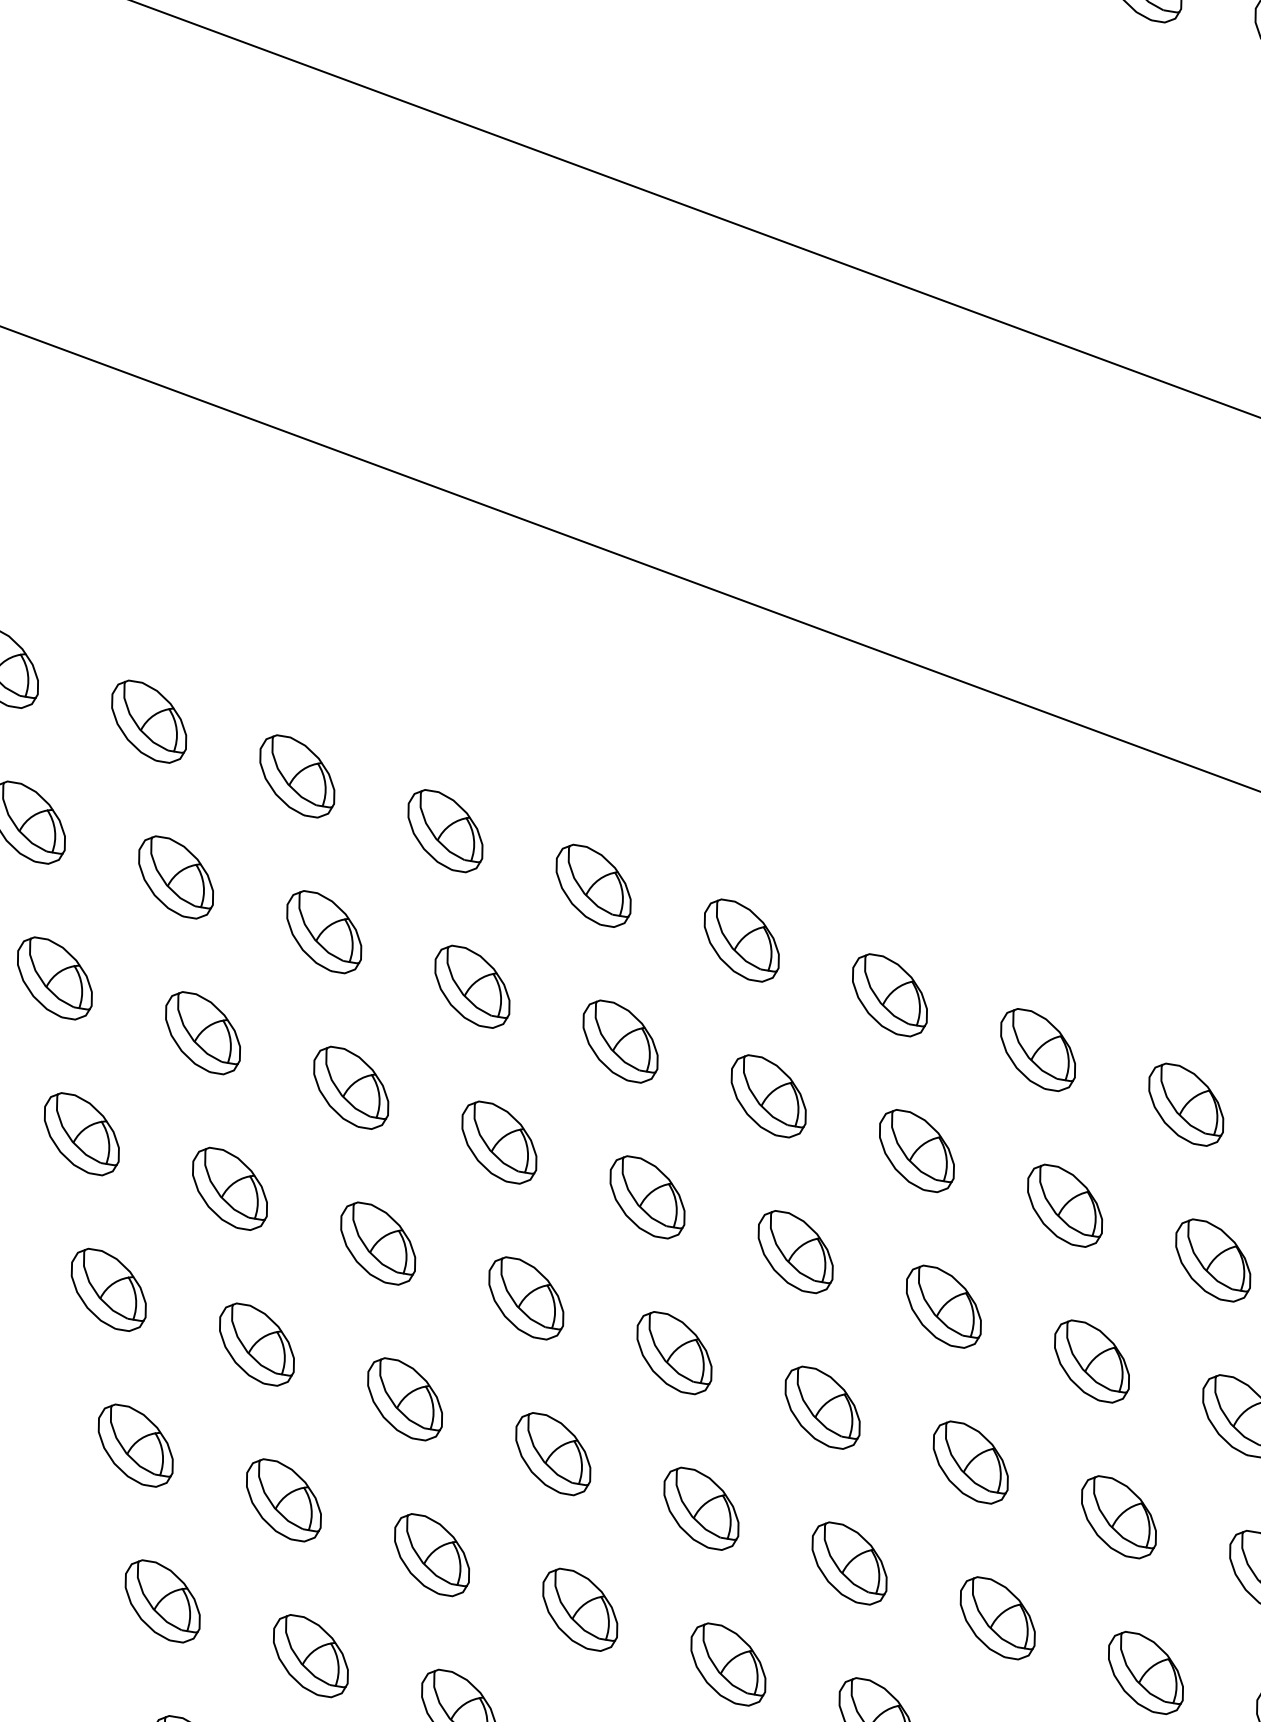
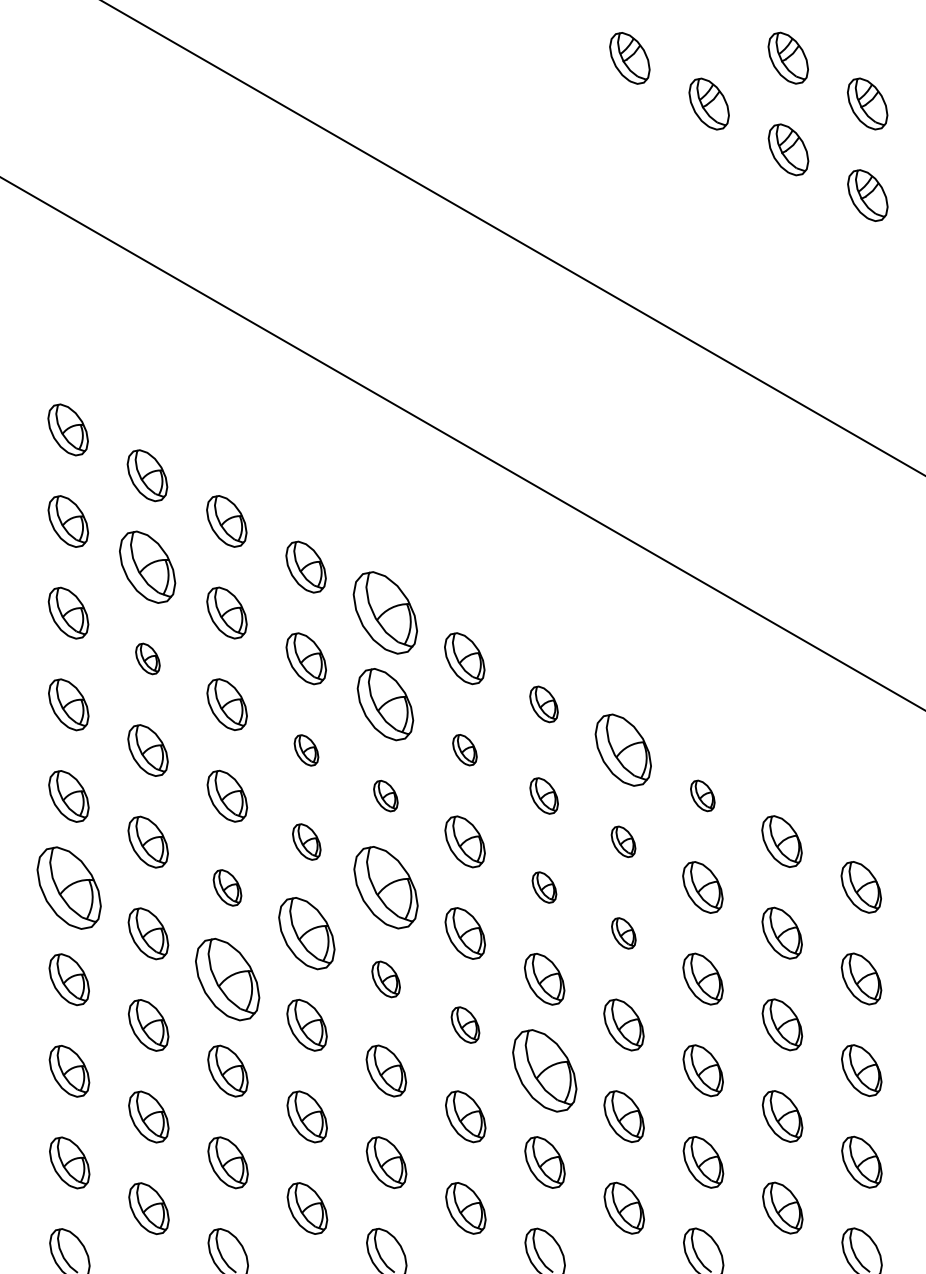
part: (175, 877) -> (147, 567), size x1.4
part: (593, 885) -> (385, 612), size x1.6
part: (889, 995) -> (543, 704), size x0.7
part: (202, 1032) -> (147, 658), size x0.6
part: (620, 1041) -> (385, 704), size x1.4
part: (1038, 1048) -> (623, 749), size x1.4
part: (767, 1095) -> (464, 749), size x0.6
part: (1185, 1104) -> (702, 795), size x0.6
part: (499, 1142) -> (306, 750), size x0.6
part: (915, 1150) -> (543, 795), size x0.7
part: (646, 1196) -> (385, 795), size x0.6
part: (1064, 1205) -> (623, 841), size x0.6
part: (525, 1297) -> (306, 841), size x0.7
part: (943, 1306) -> (544, 887), size x0.6
part: (673, 1352) -> (385, 887), size x1.6
part: (1091, 1361) -> (623, 933), size x0.6
part: (404, 1398) -> (227, 887), size x0.7
part: (134, 1444) -> (68, 887), size x1.6
part: (552, 1453) -> (306, 933), size x1.4
part: (700, 1509) -> (385, 979), size x0.7
part: (431, 1555) -> (227, 979), size x1.6
part: (849, 1562) -> (465, 1024), size x0.7
part: (997, 1617) -> (544, 1070), size x1.6

